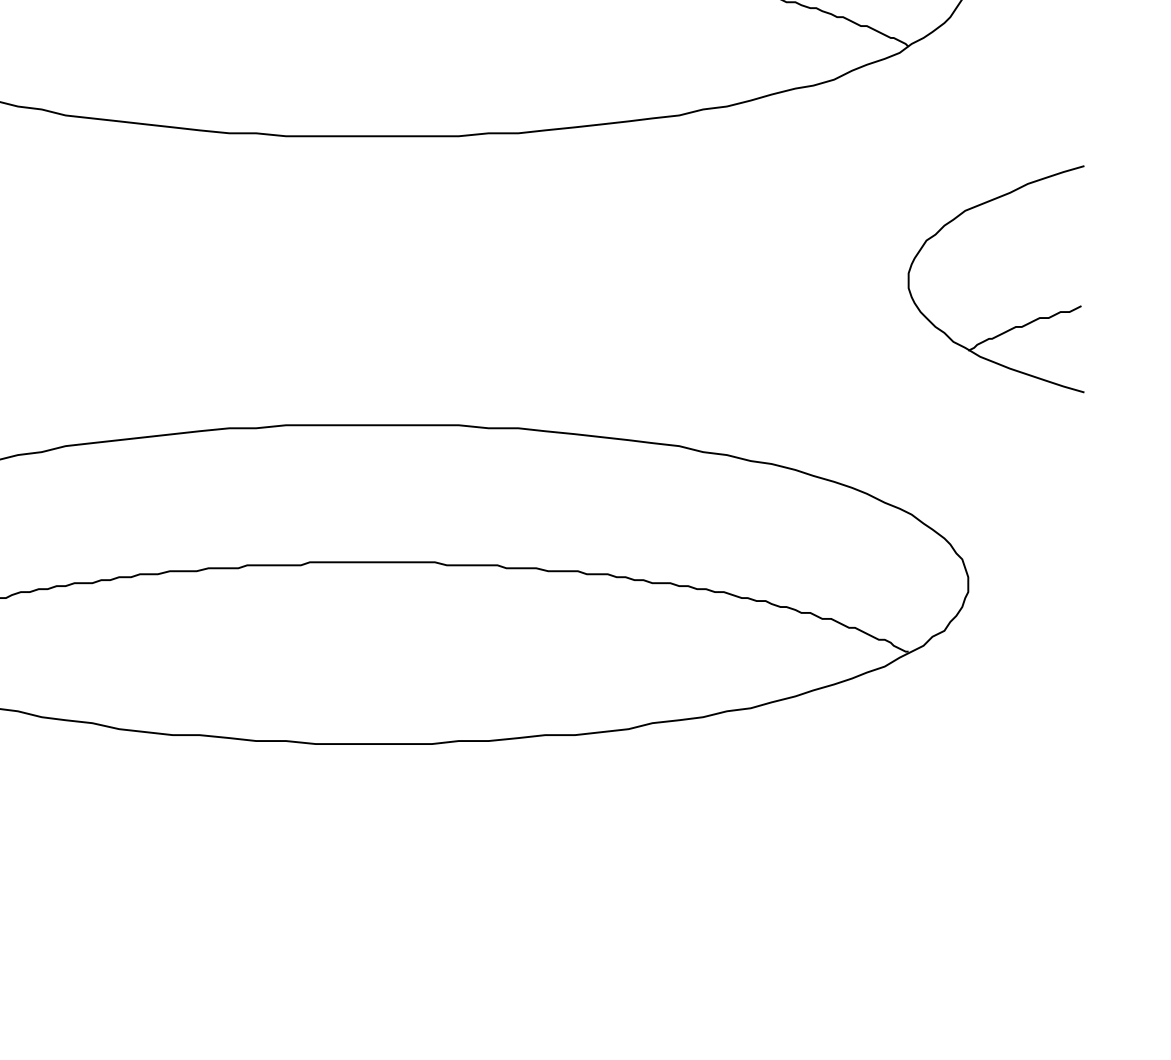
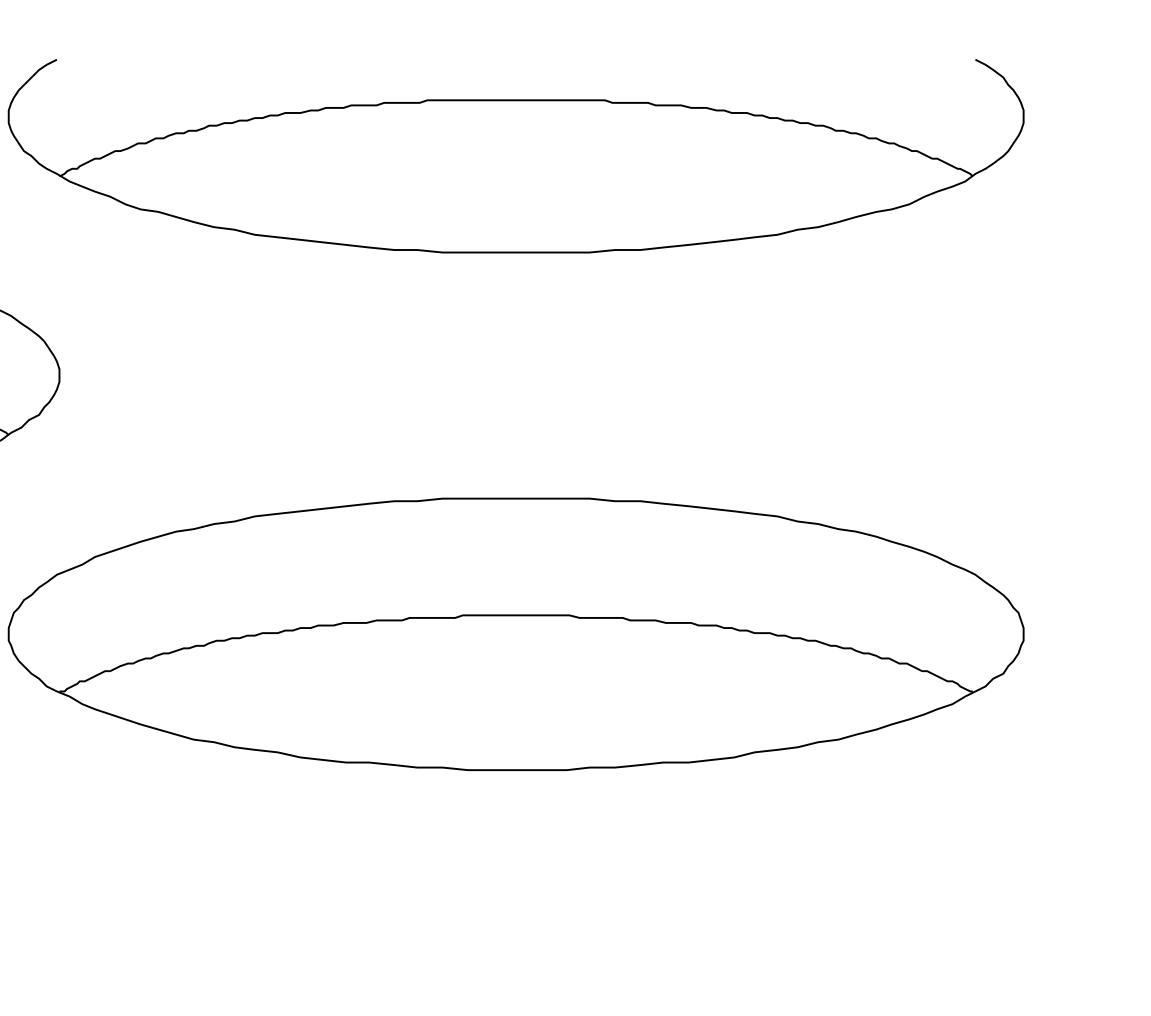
part: (1013, 326) -> (1062, 414), removed

